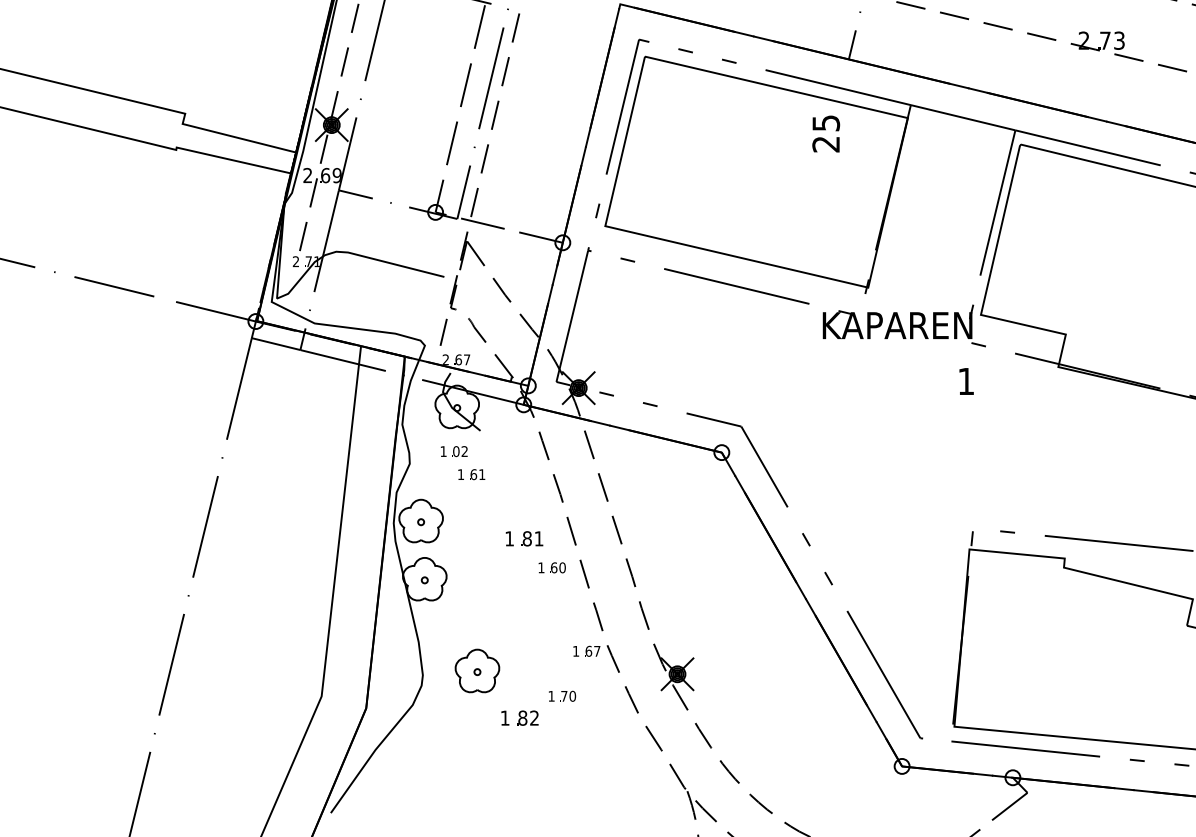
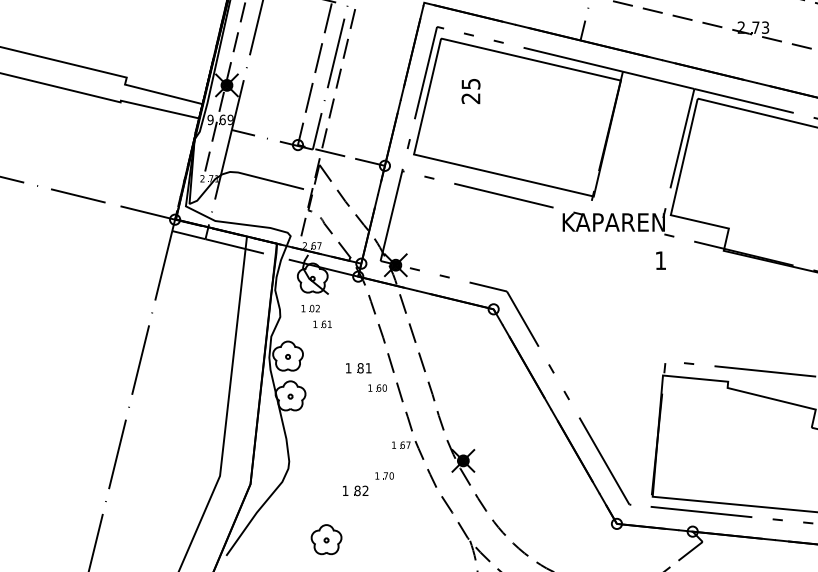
text: (825, 134) -> (470, 91), moved
text: (307, 174) -> (210, 119), 2 -> 9
part: (477, 670) -> (326, 539), moved

